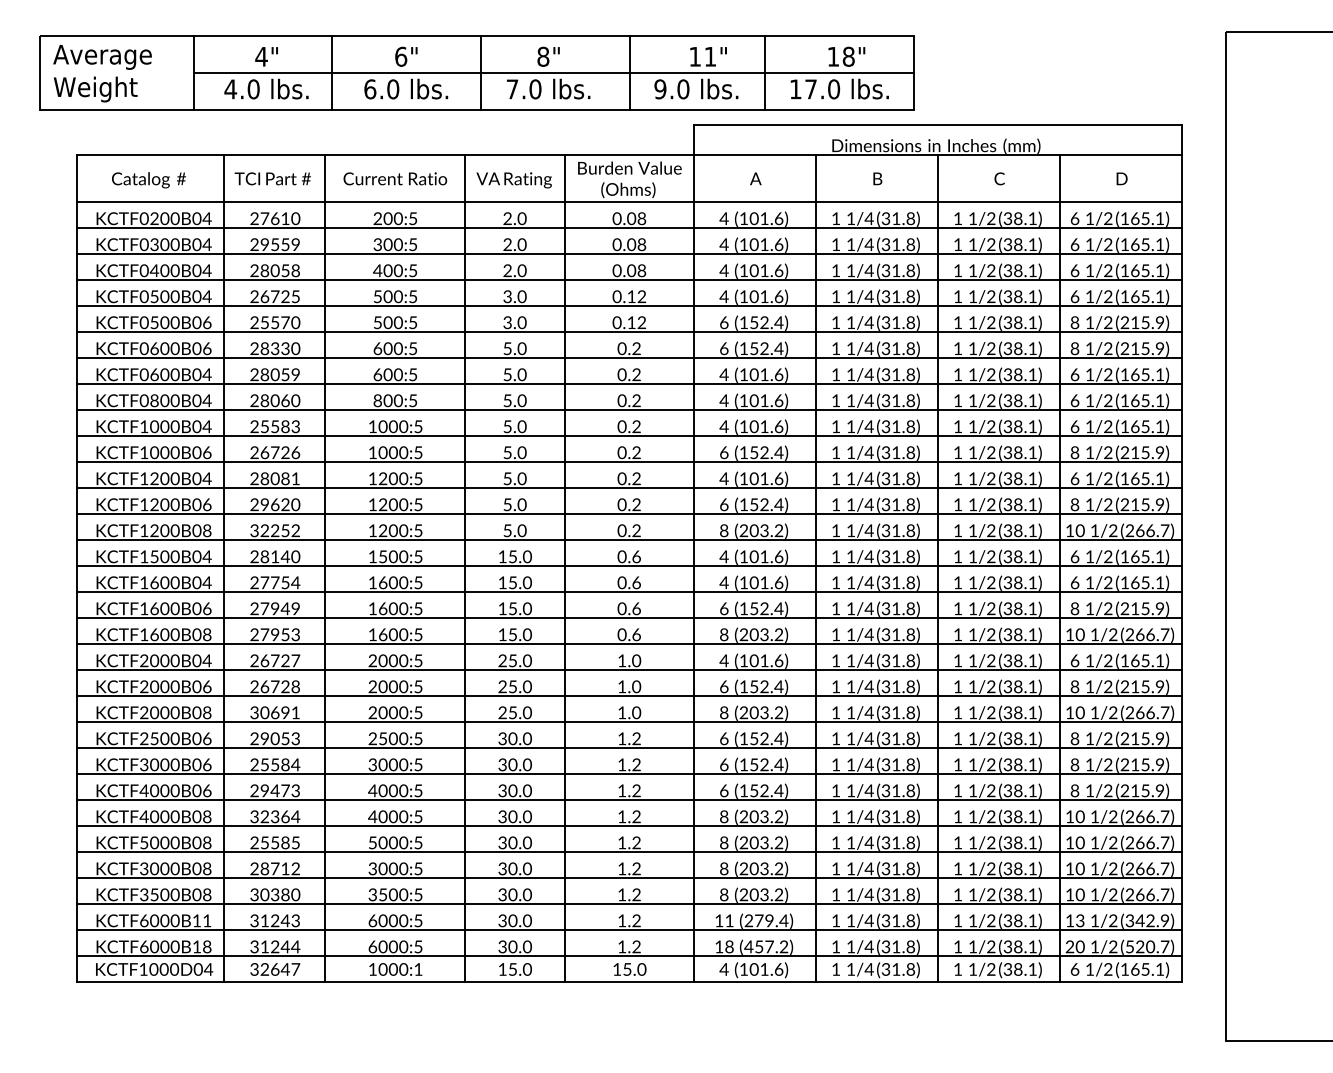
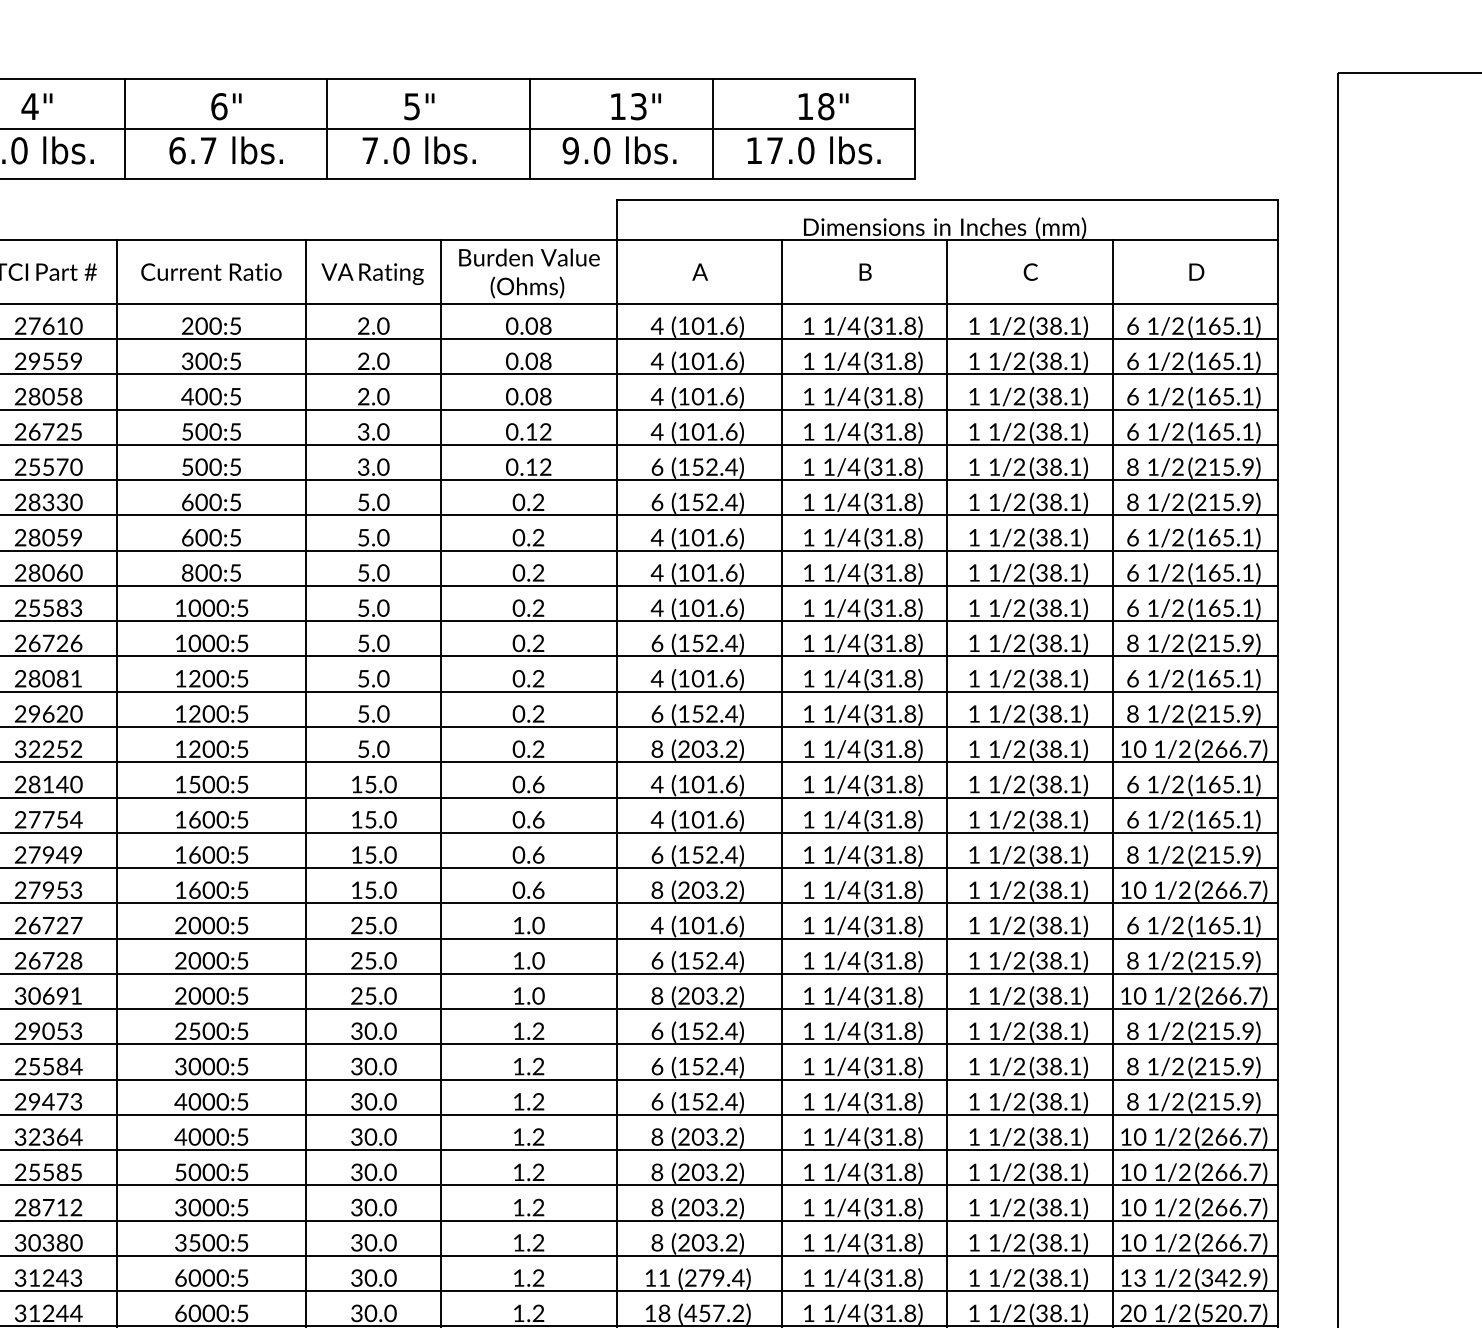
text: (543, 56) -> (412, 106), 8" -> 5"
text: (710, 56) -> (638, 106), 11" -> 13"
text: (393, 89) -> (208, 150), 6.0 -> 6.7

